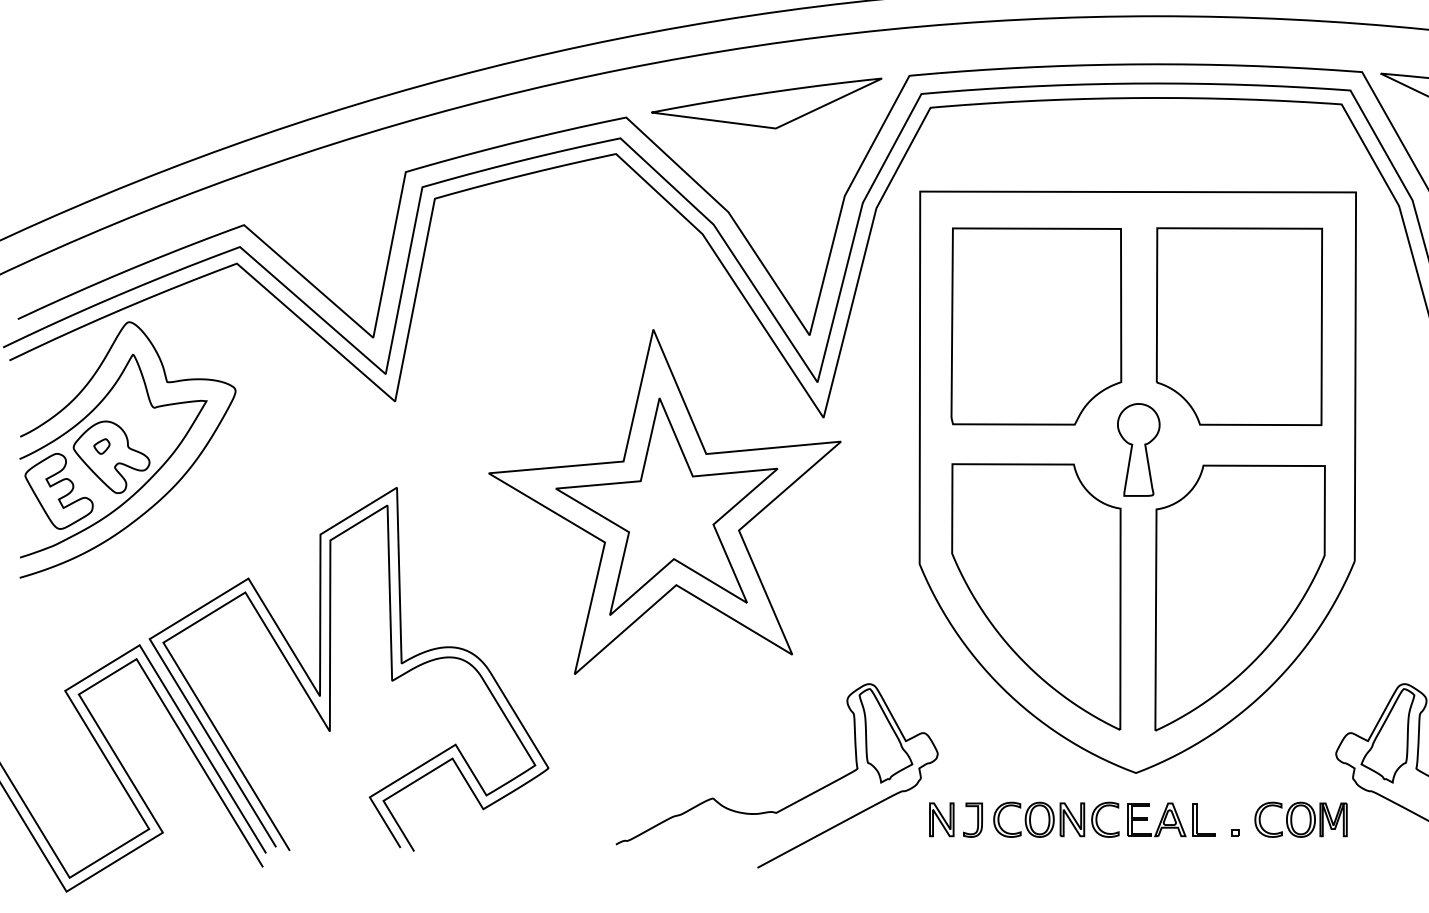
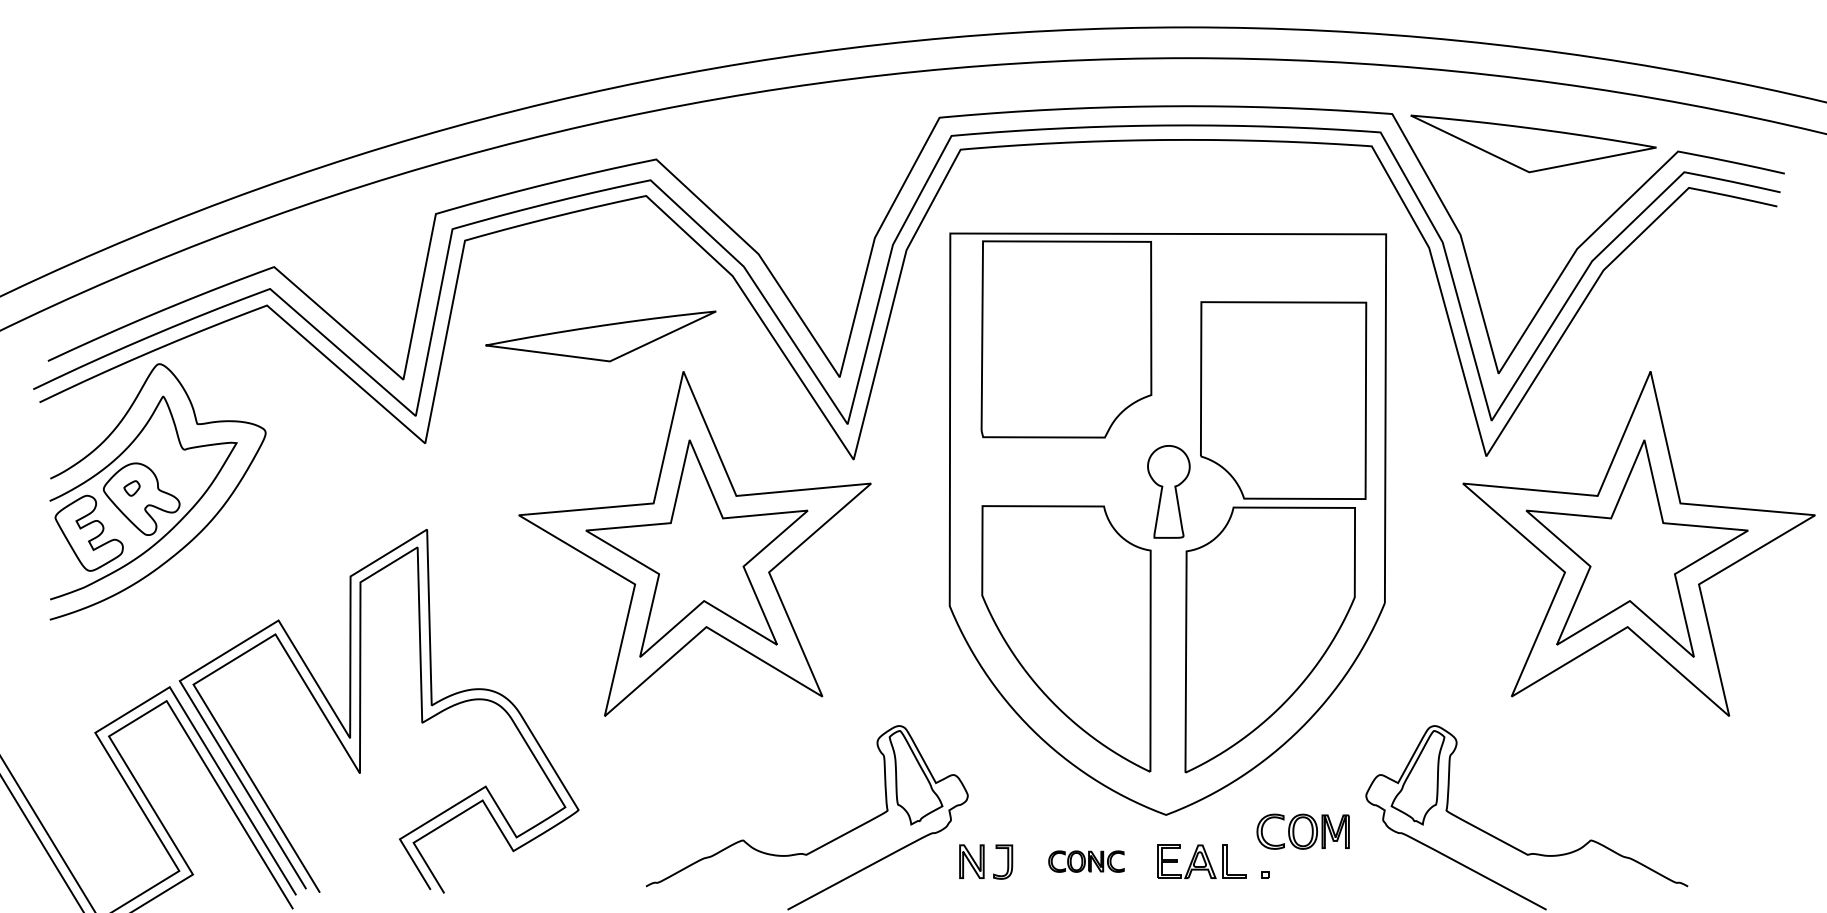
part: (766, 103) -> (600, 336), moved
part: (1036, 326) -> (1066, 339), moved
part: (1239, 326) -> (1283, 400), moved
part: (1056, 819) -> (1086, 861), size x0.6
part: (1300, 819) -> (1302, 831), moved

